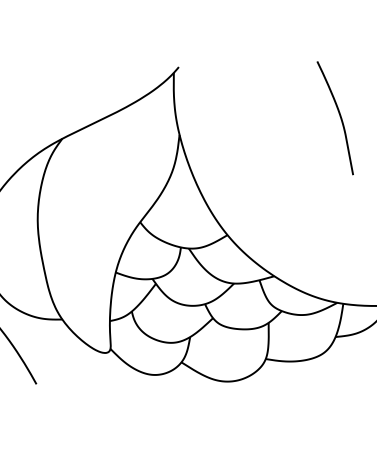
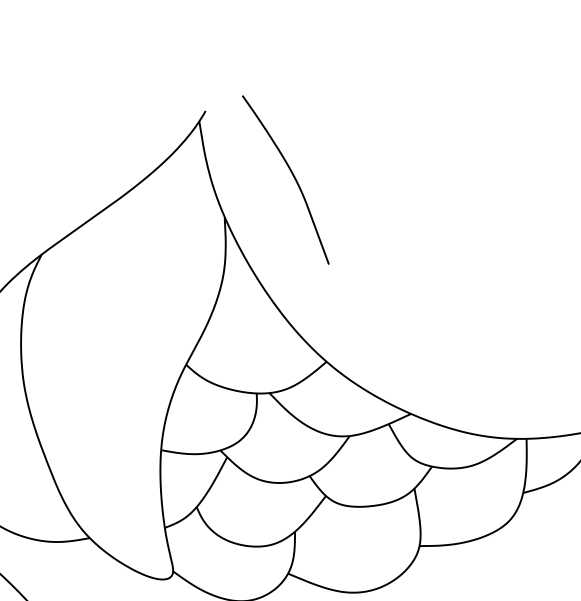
curve: (339, 116) -> (291, 176), moved

